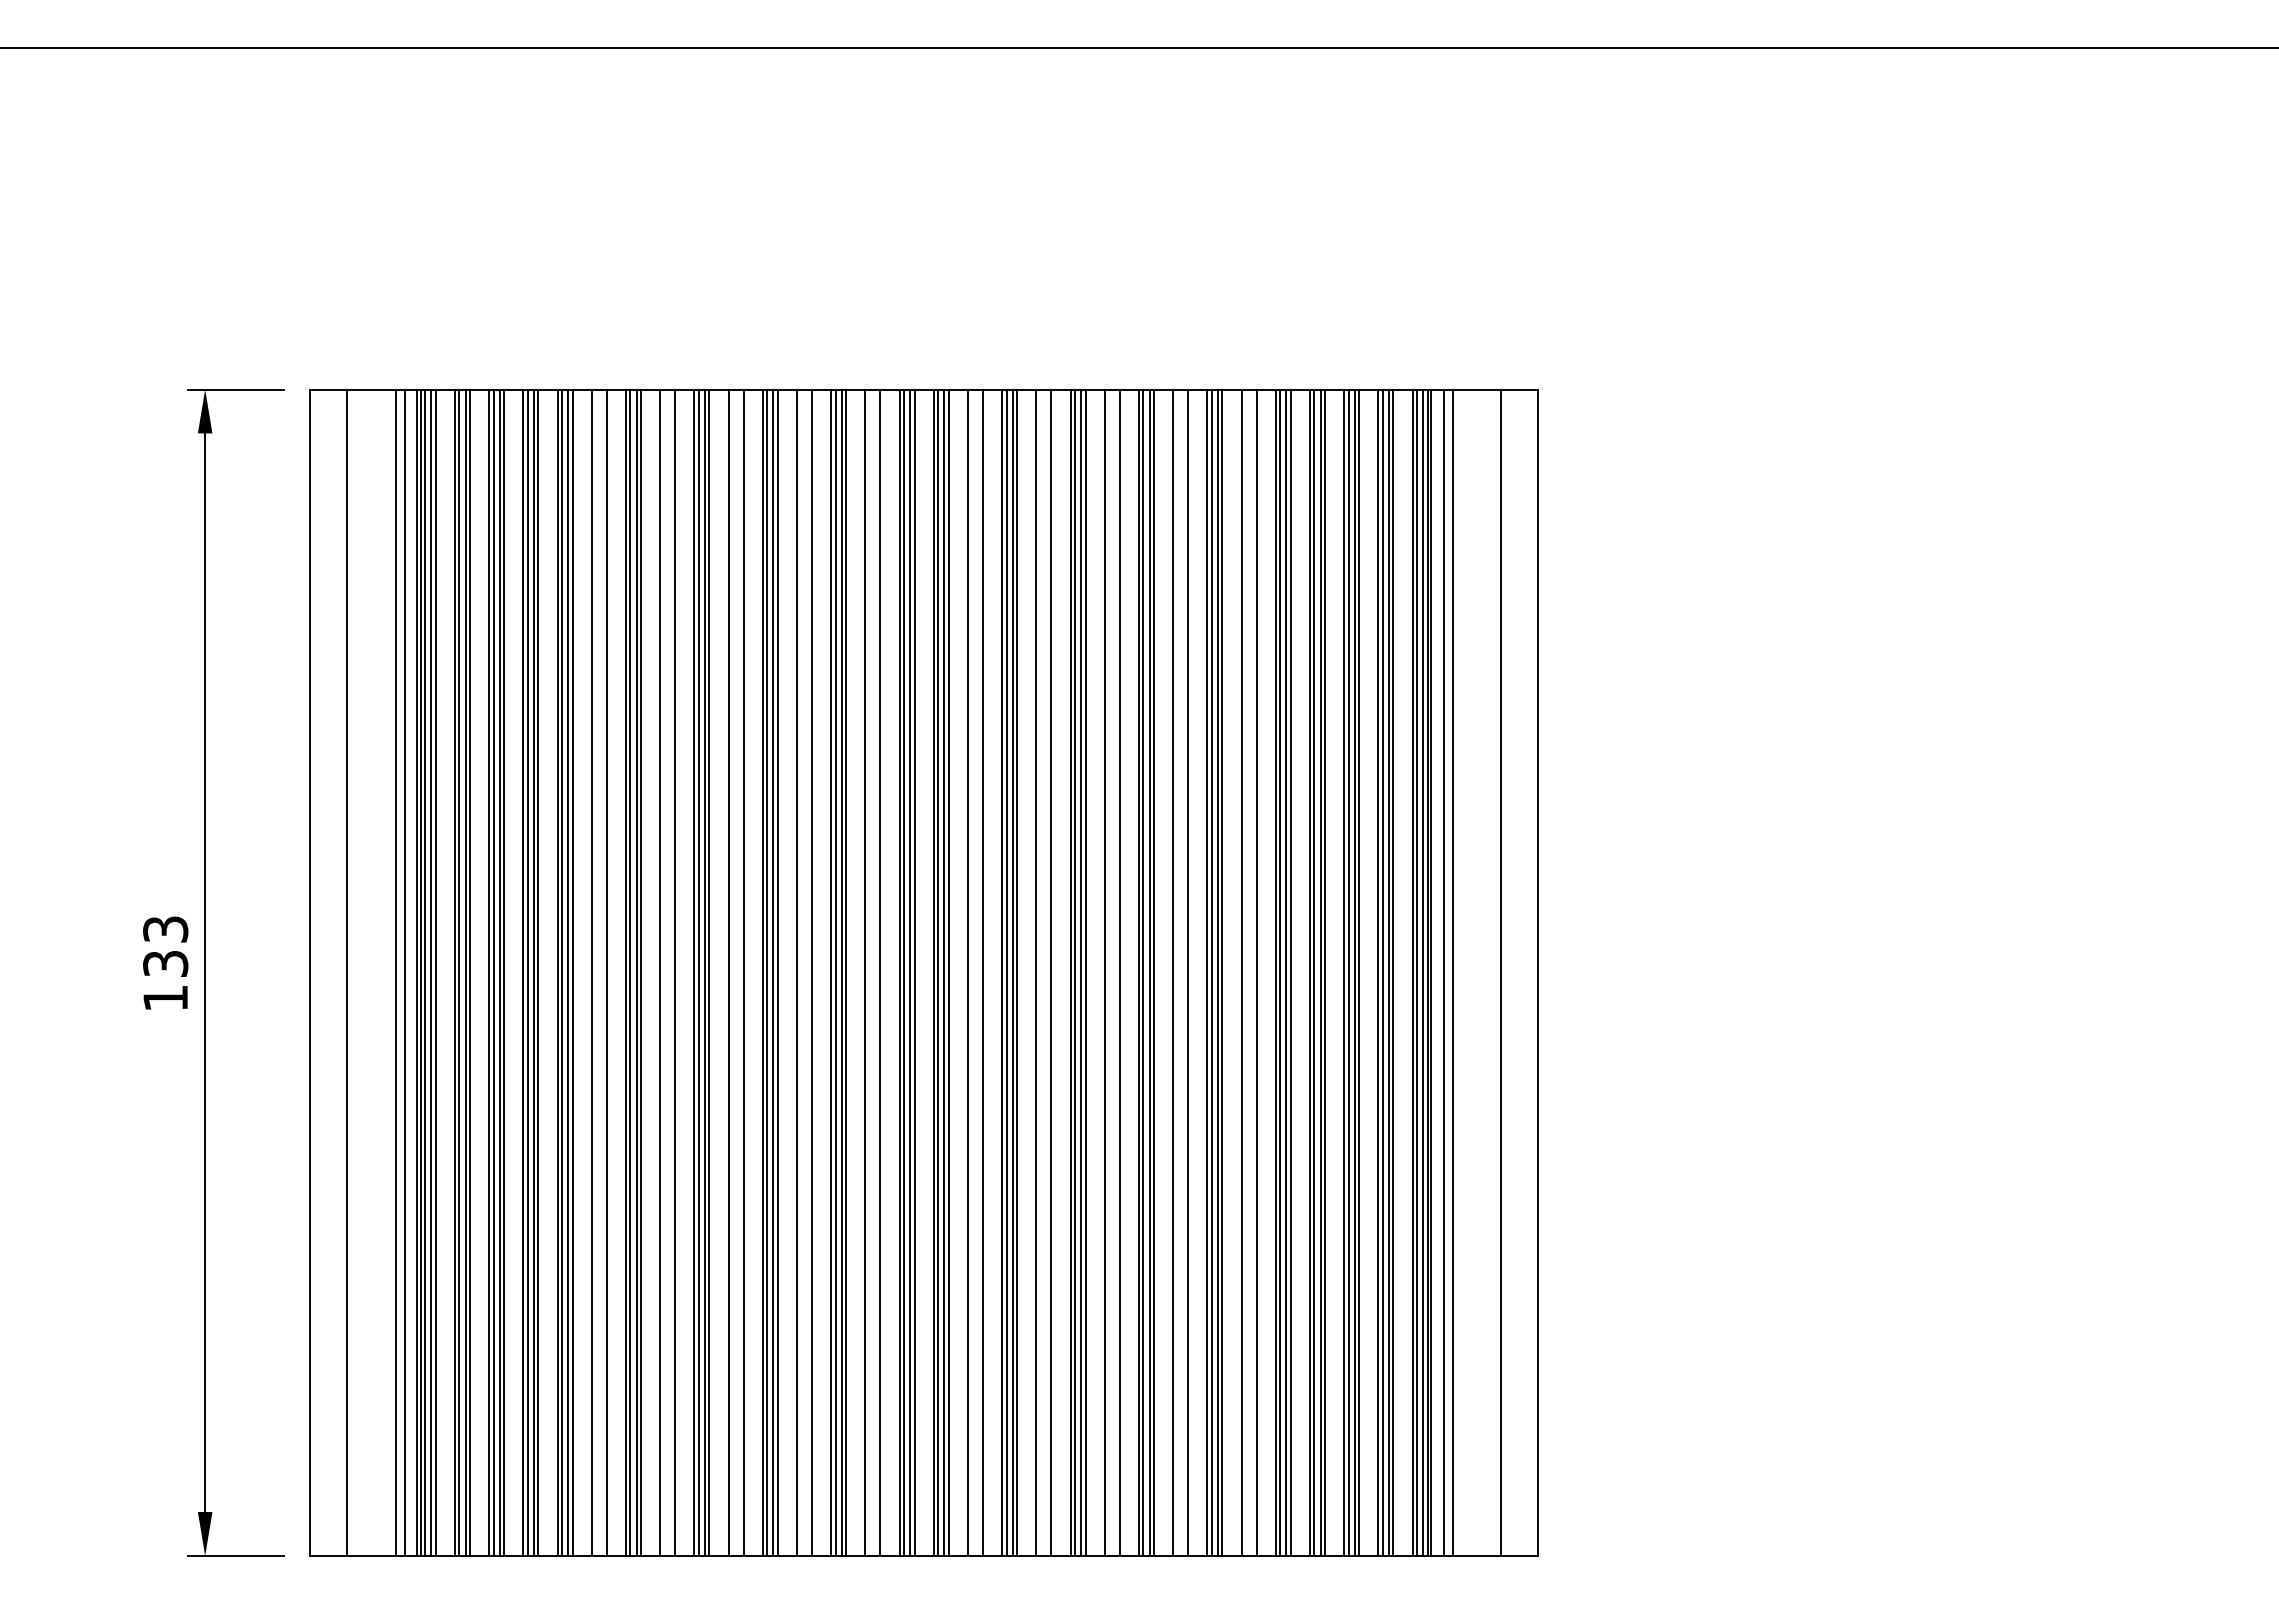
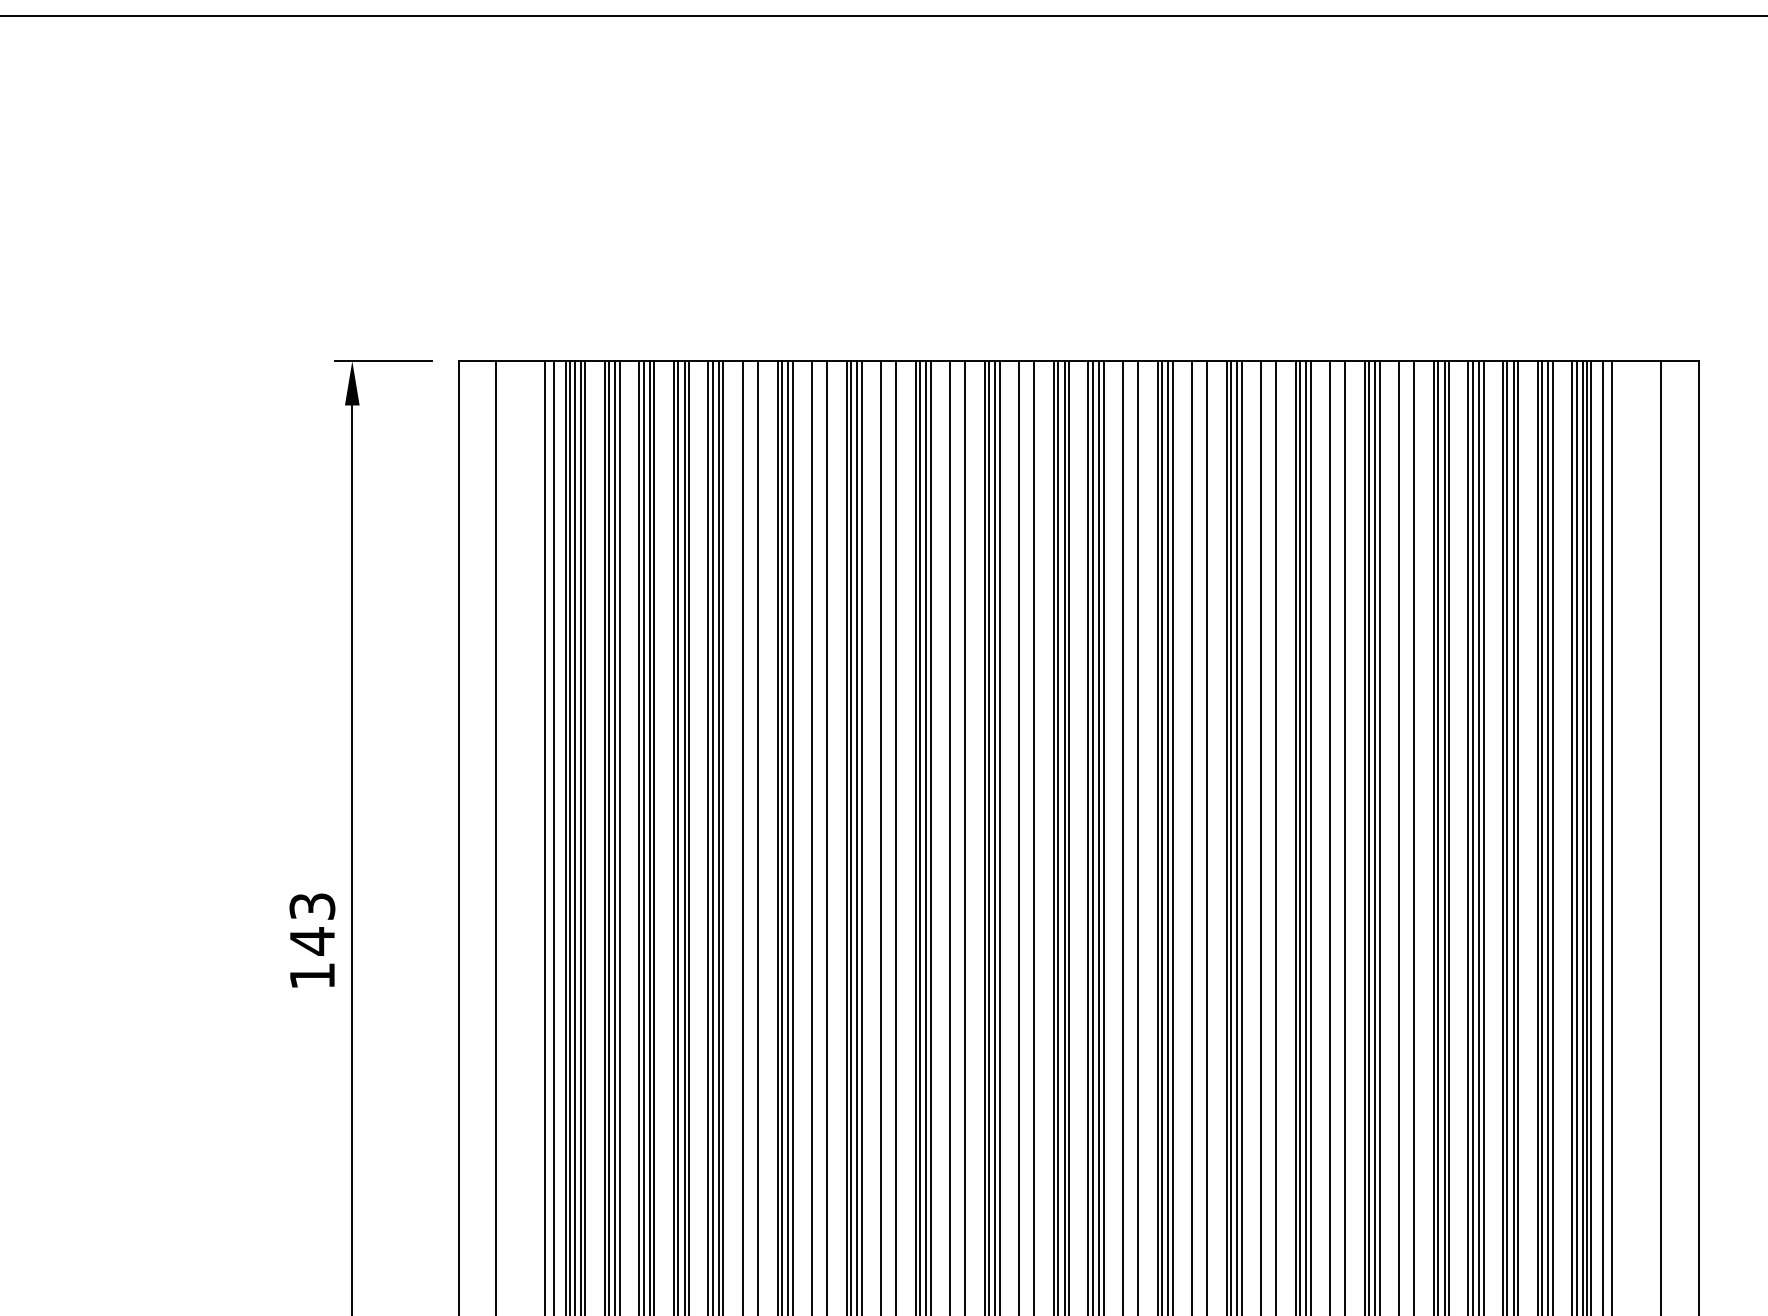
text: (165, 963) -> (312, 940), 133 -> 143

